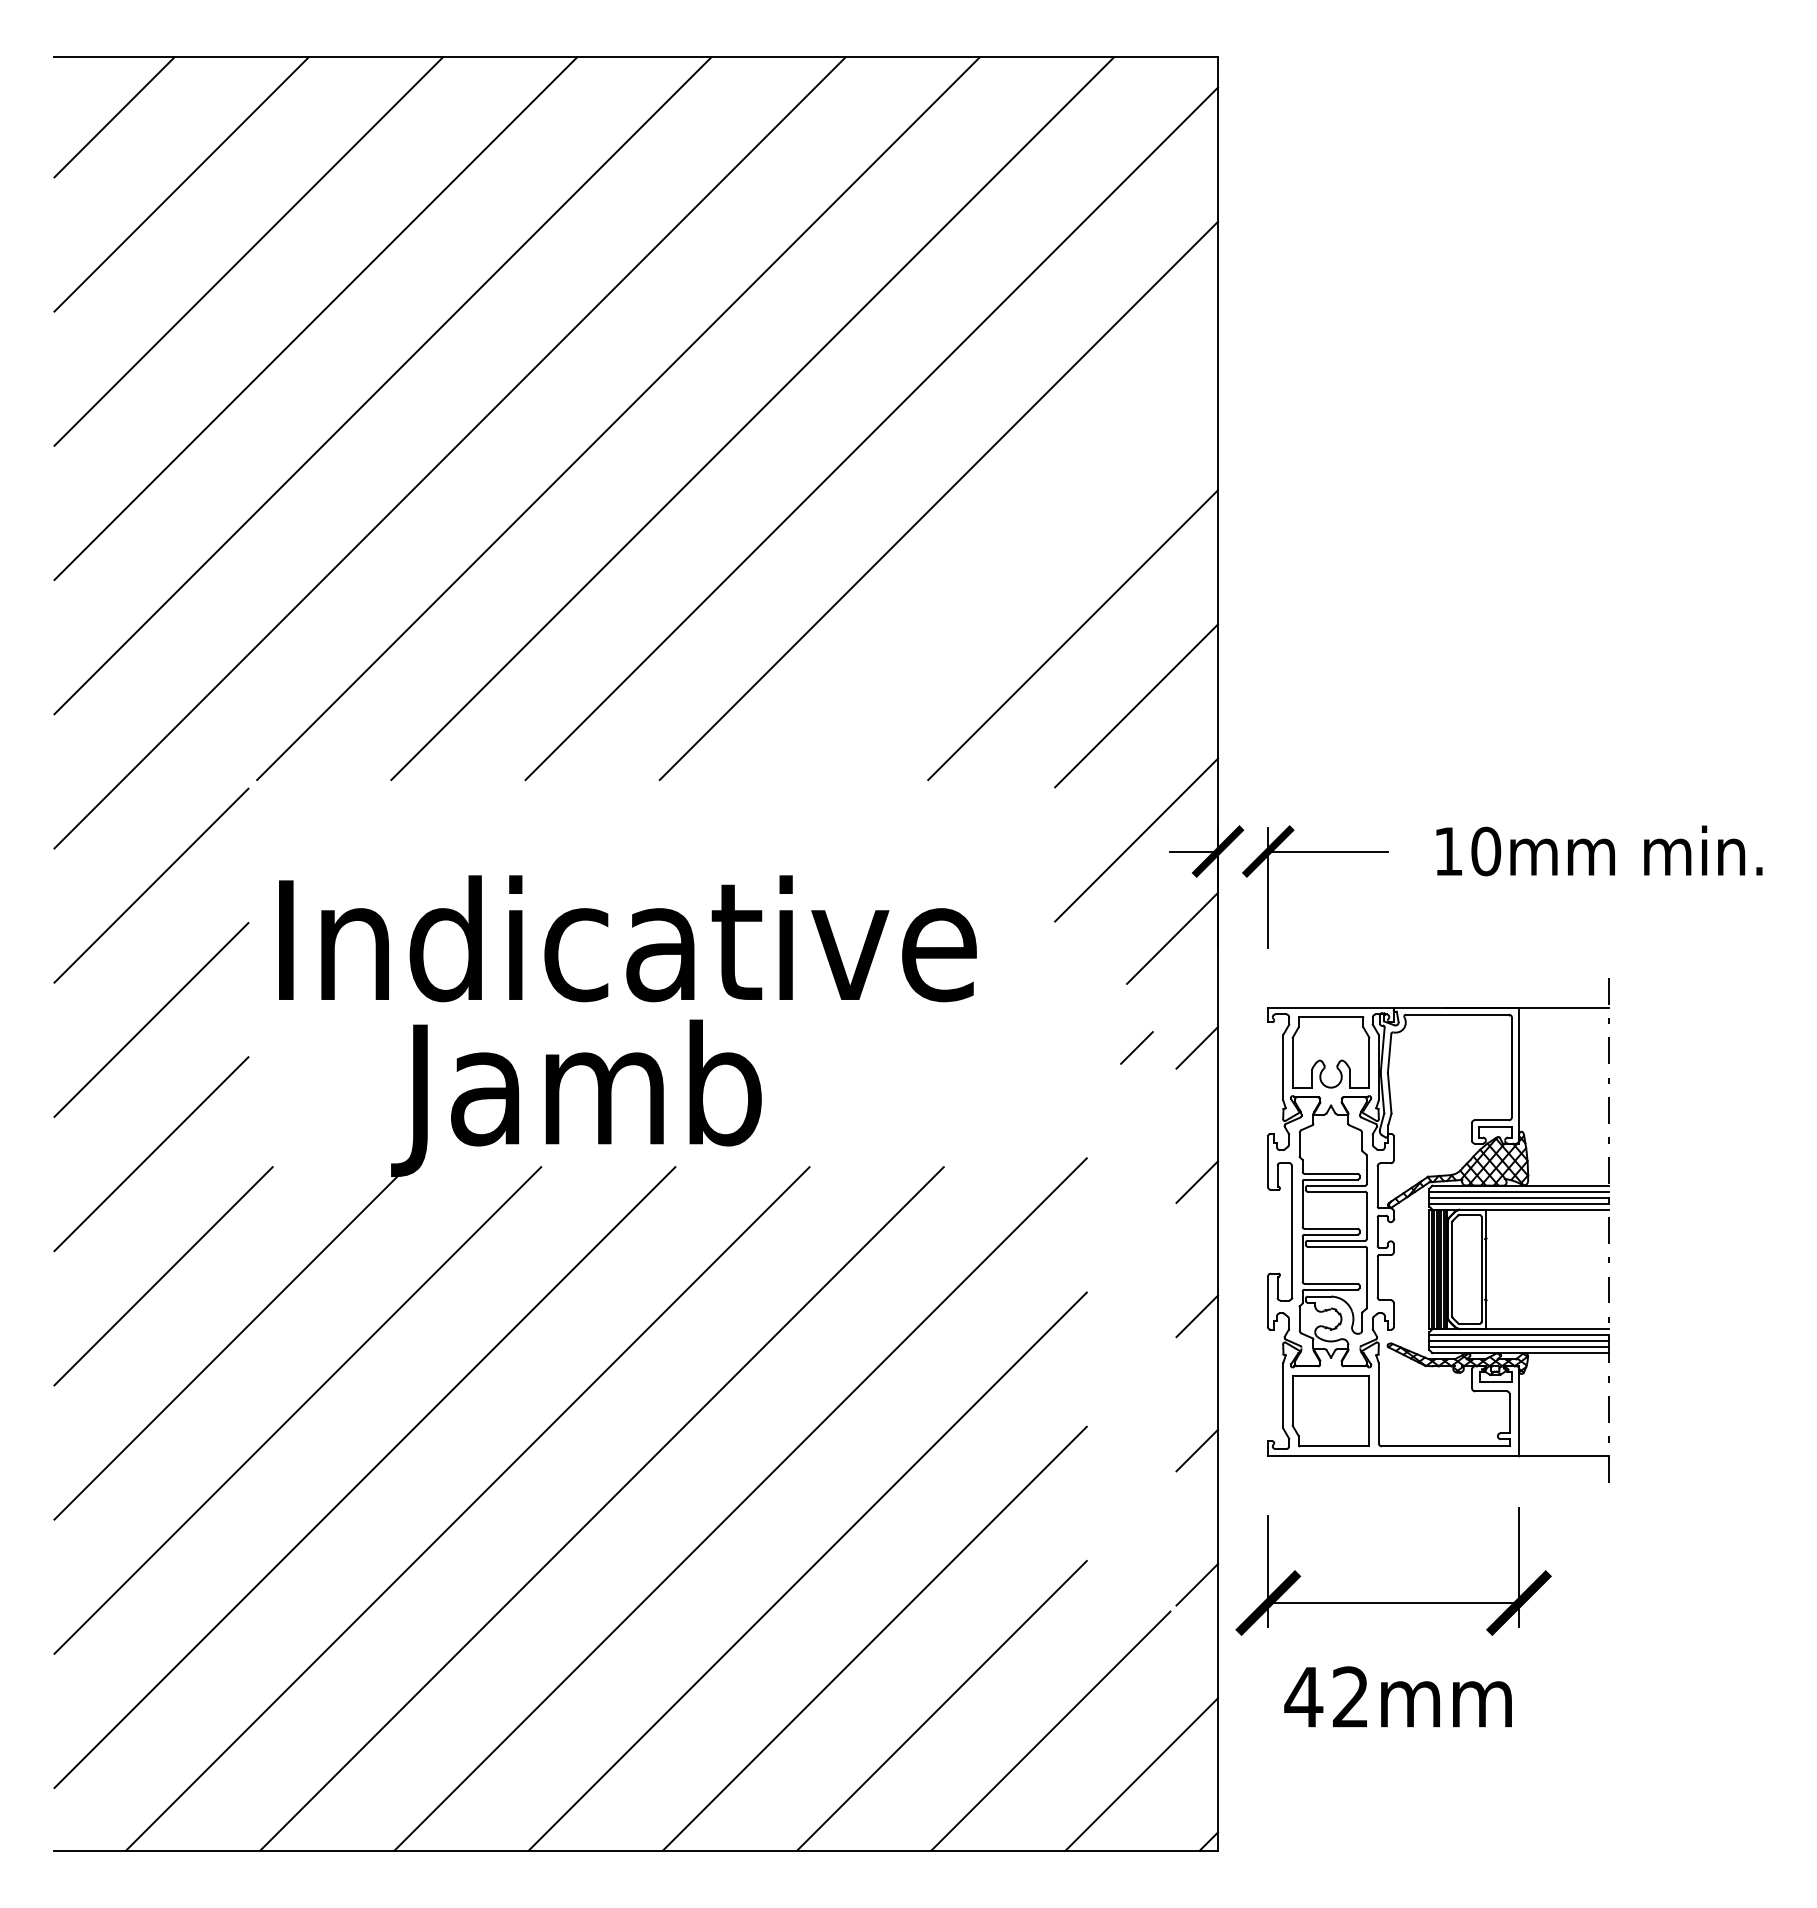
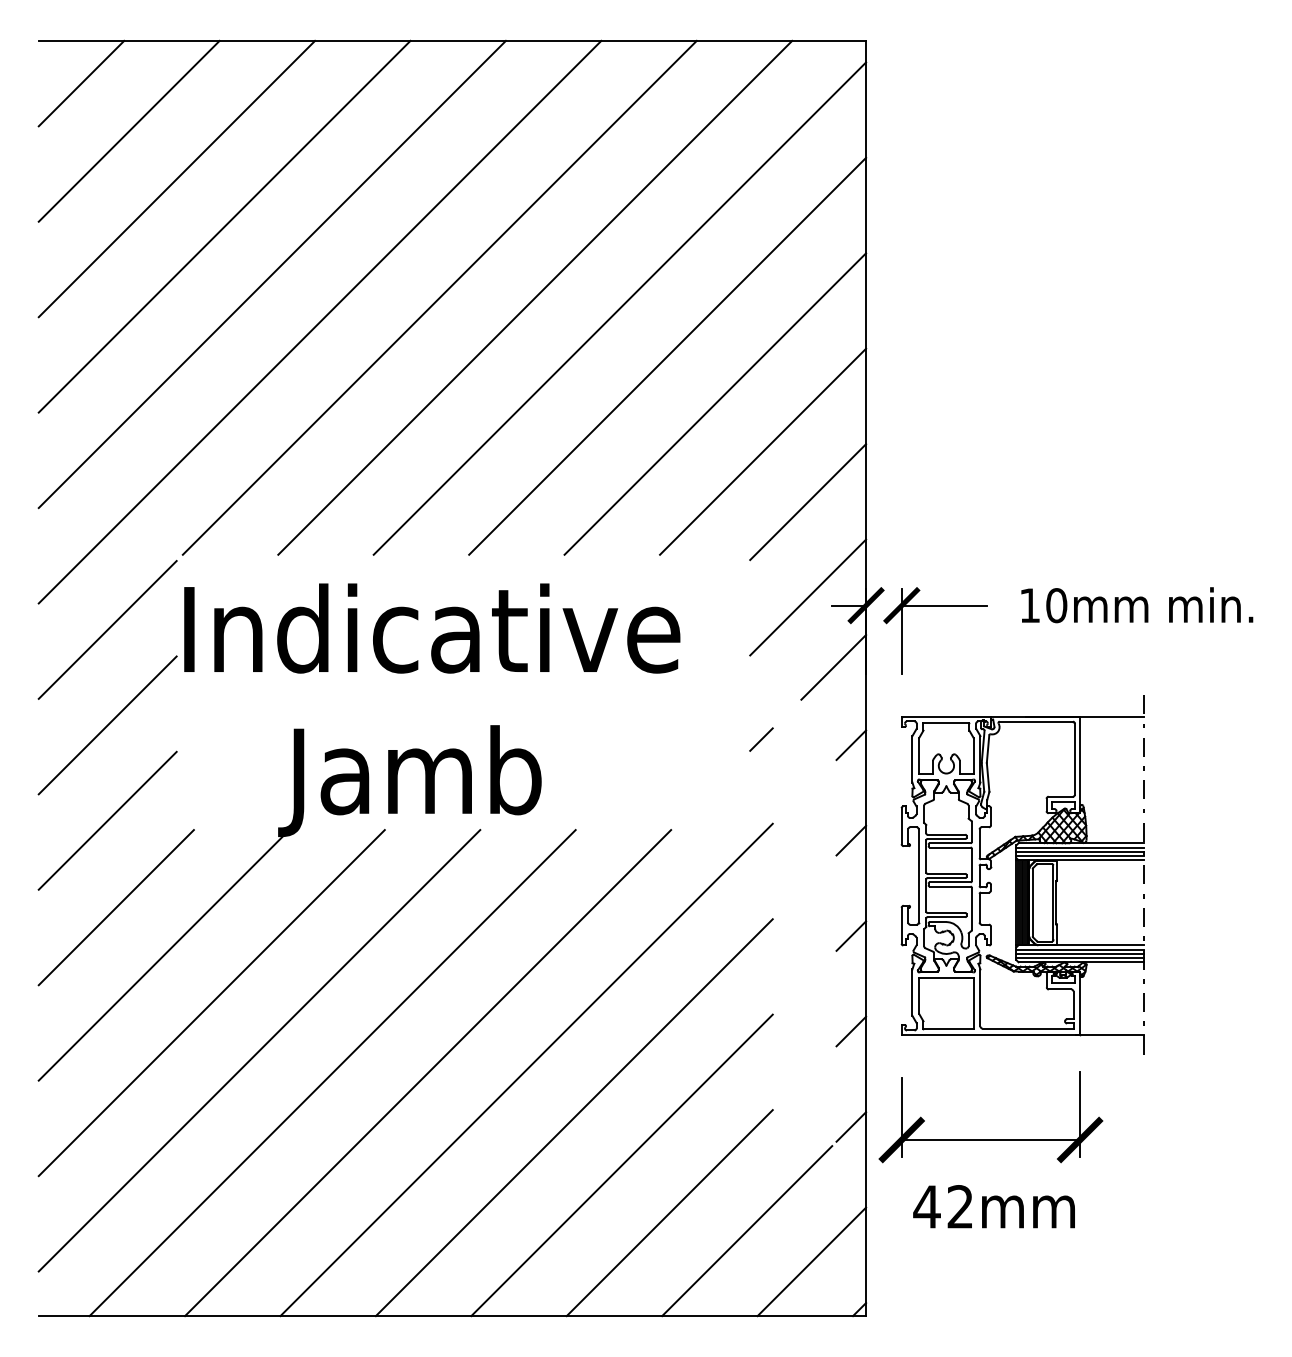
line: (1006, 567) -> (715, 403), added
text: (627, 938) -> (431, 628), moved
line: (1136, 1047) -> (761, 739), moved

